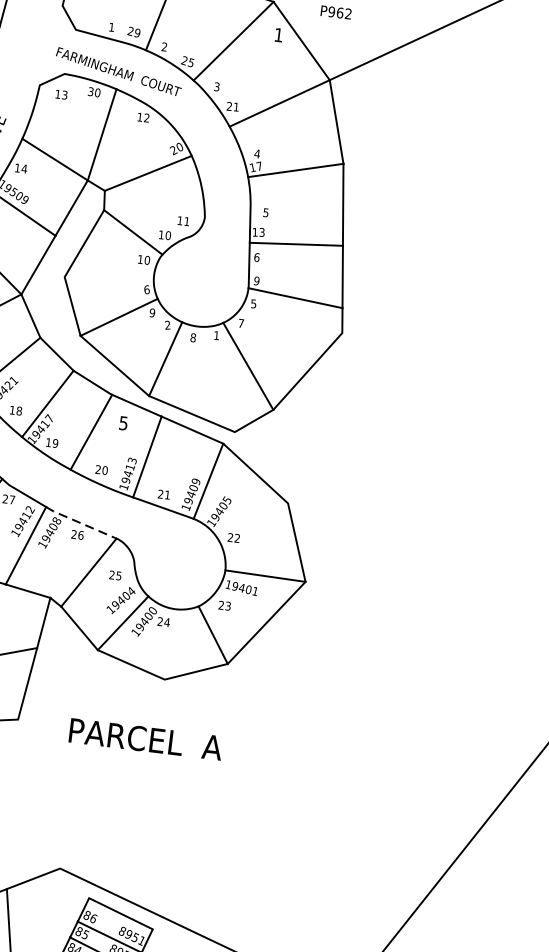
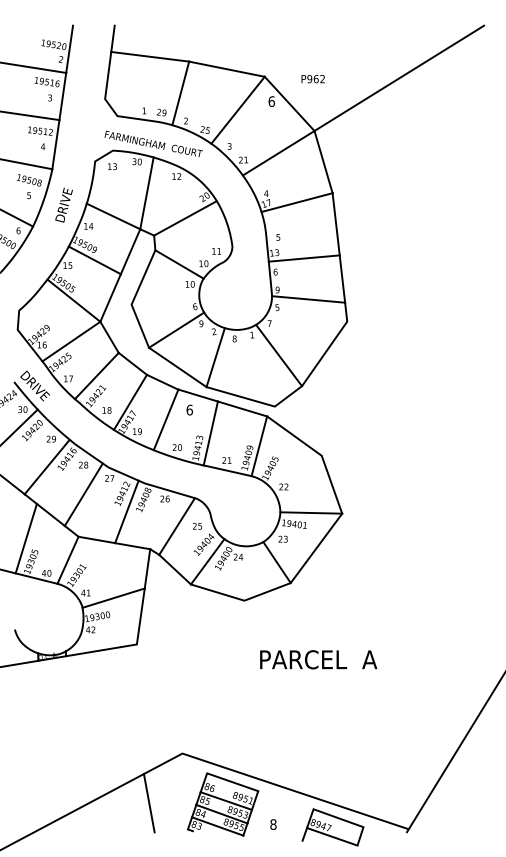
text: (278, 35) -> (271, 101), 1 -> 6
text: (123, 422) -> (189, 409), 5 -> 6
line: (80, 522) -> (166, 489), dashed -> solid
text: (145, 739) -> (318, 659), moved

